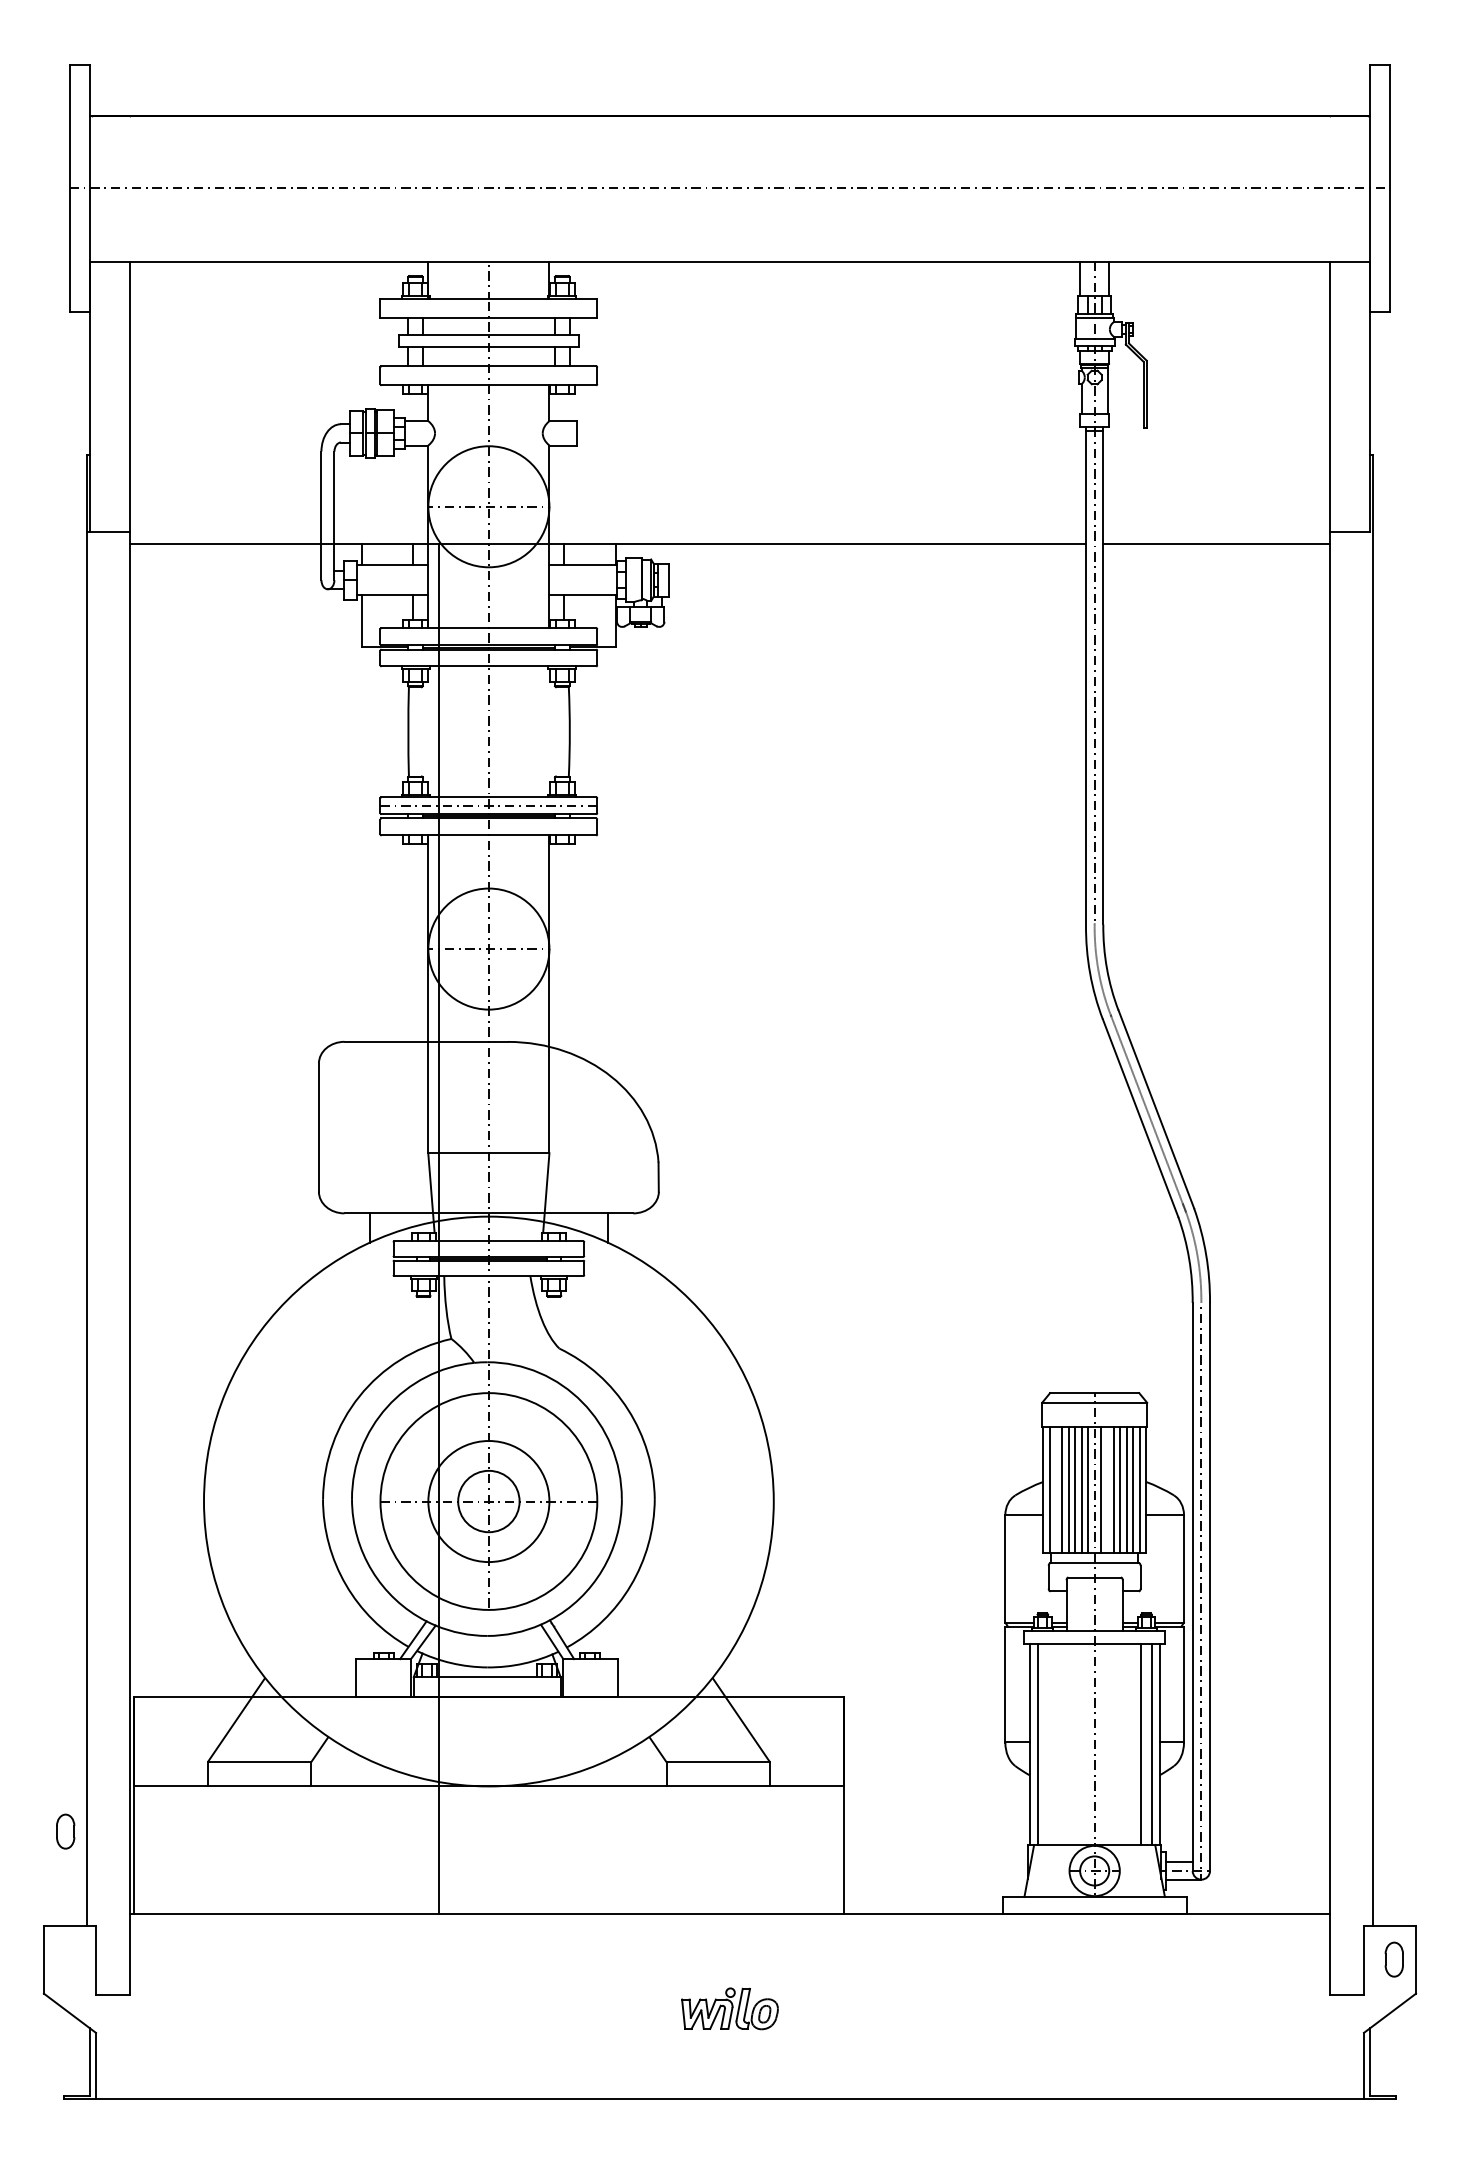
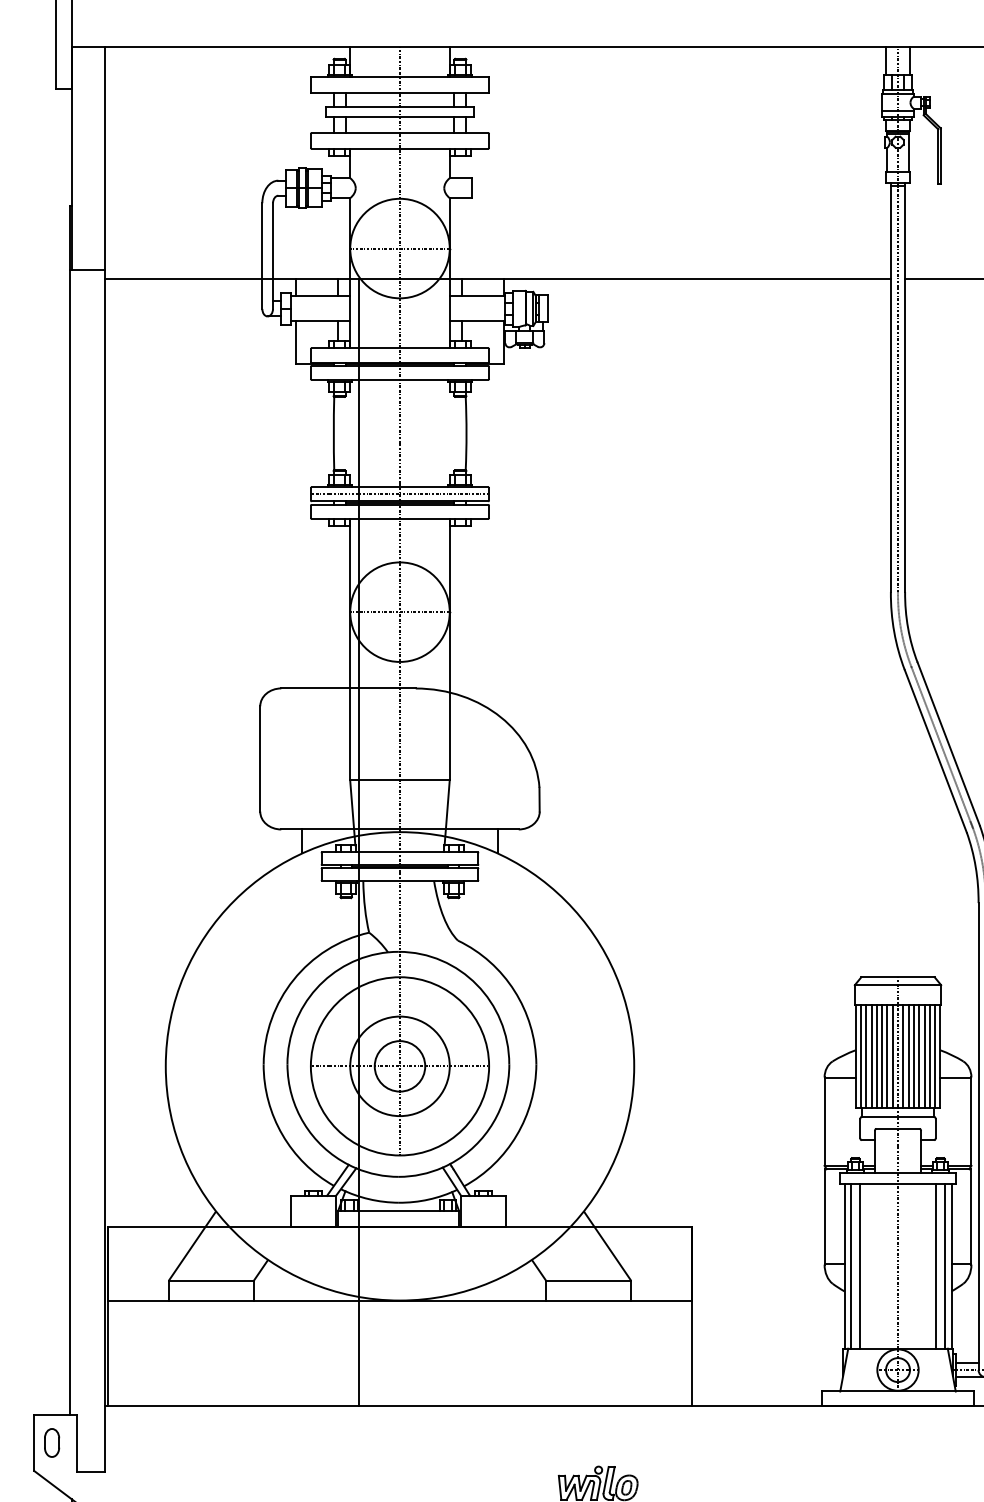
line: (1056, 1489) -> (866, 1056), added
line: (1107, 1489) -> (908, 1056), added
line: (1048, 1744) -> (860, 1266), added
part: (65, 1831) -> (51, 1442), moved

